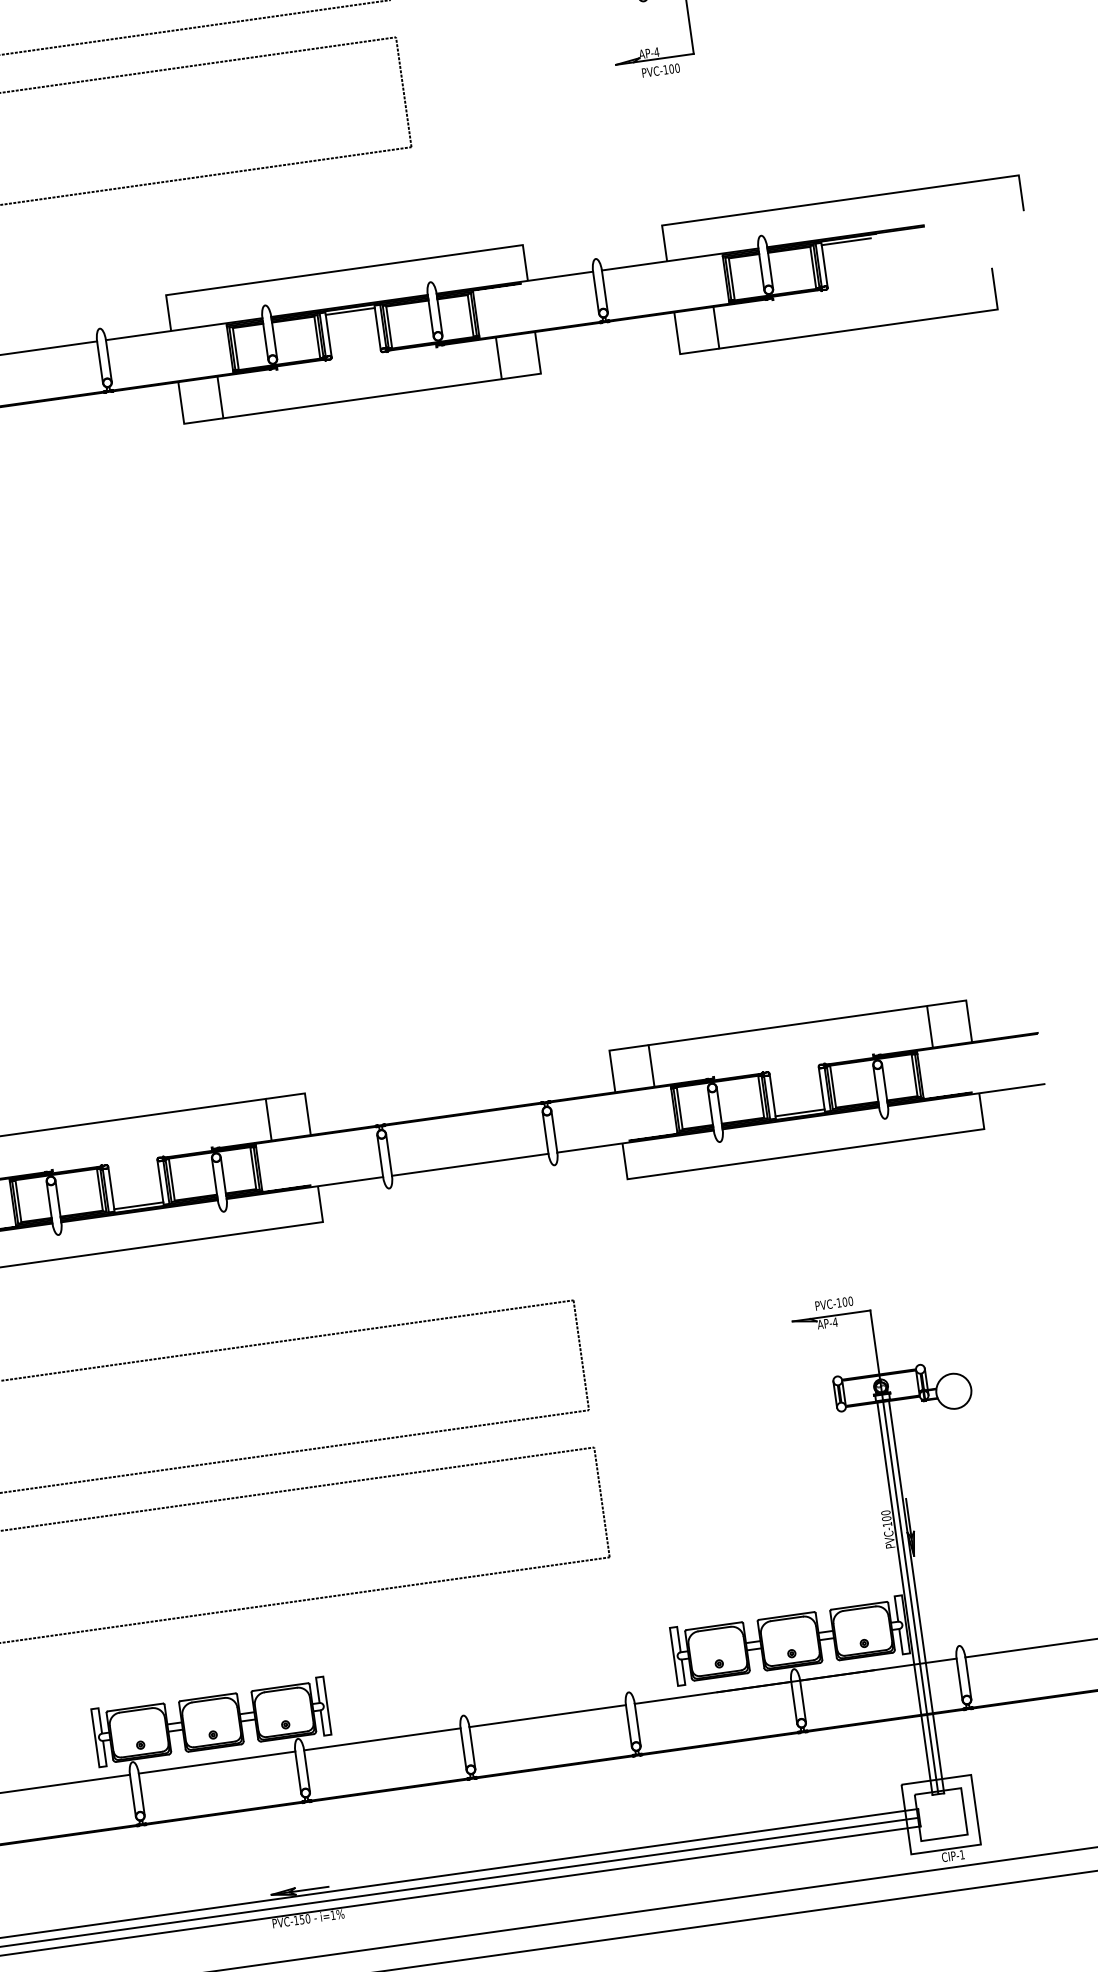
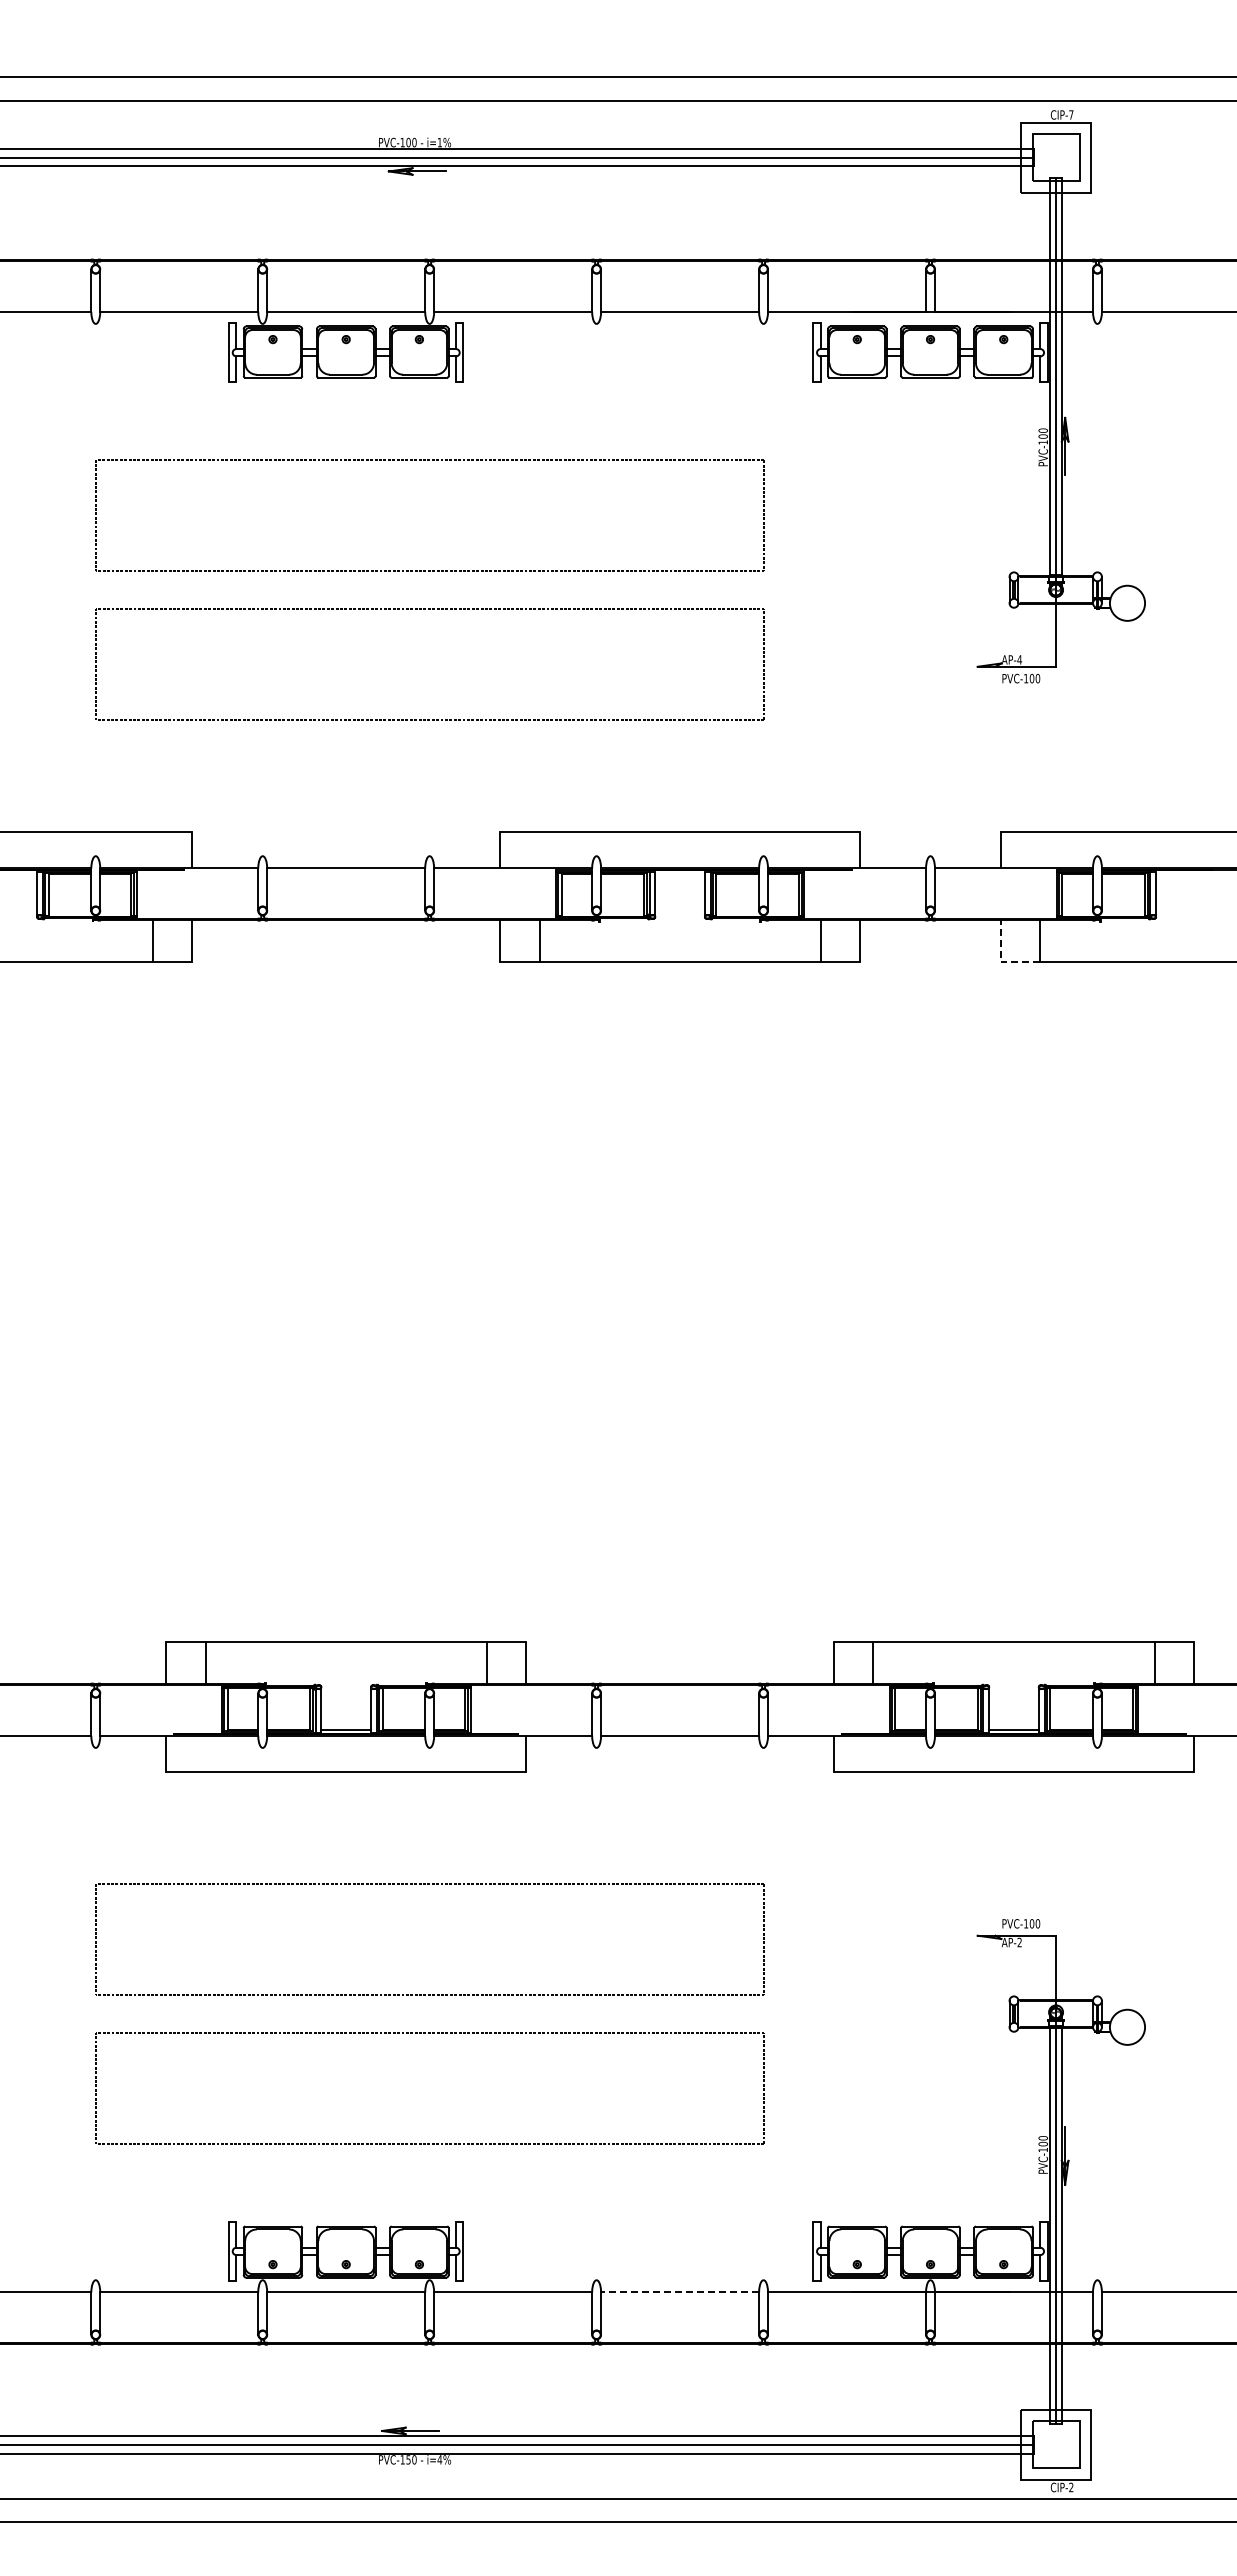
line: (845, 241) -> (1180, 873), removed
line: (349, 311) -> (679, 873), removed
line: (679, 353) -> (1000, 961), solid -> dashed
text: (835, 1322) -> (1019, 1942), AP-4 -> AP-2
line: (547, 1716) -> (679, 2292), solid -> dashed
text: (962, 1853) -> (1071, 2486), CIP-1 -> CIP-2
text: (332, 1915) -> (439, 2459), i=1% -> i=4%

